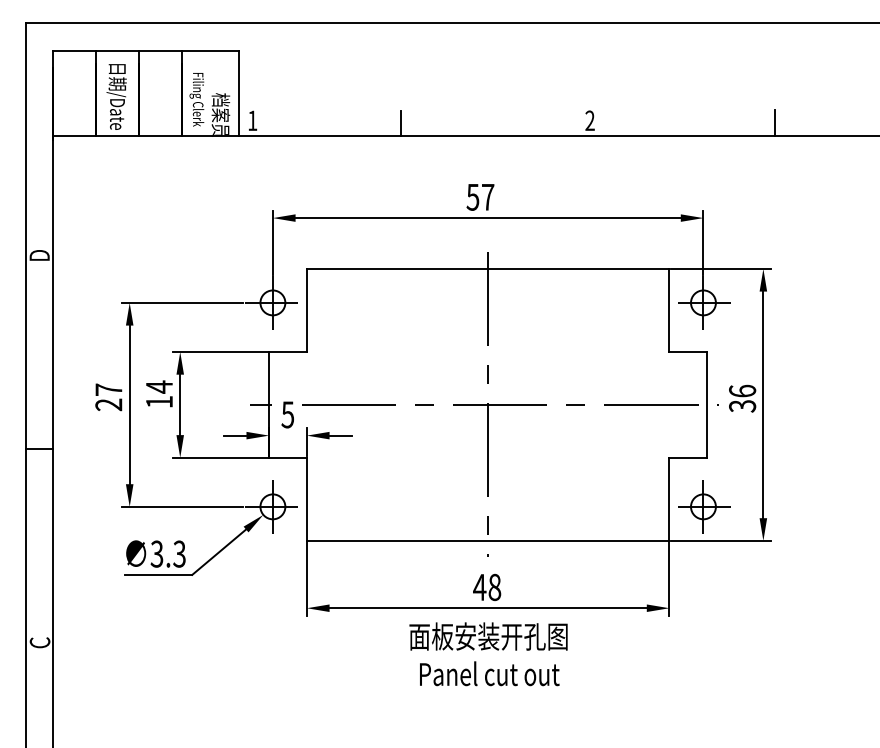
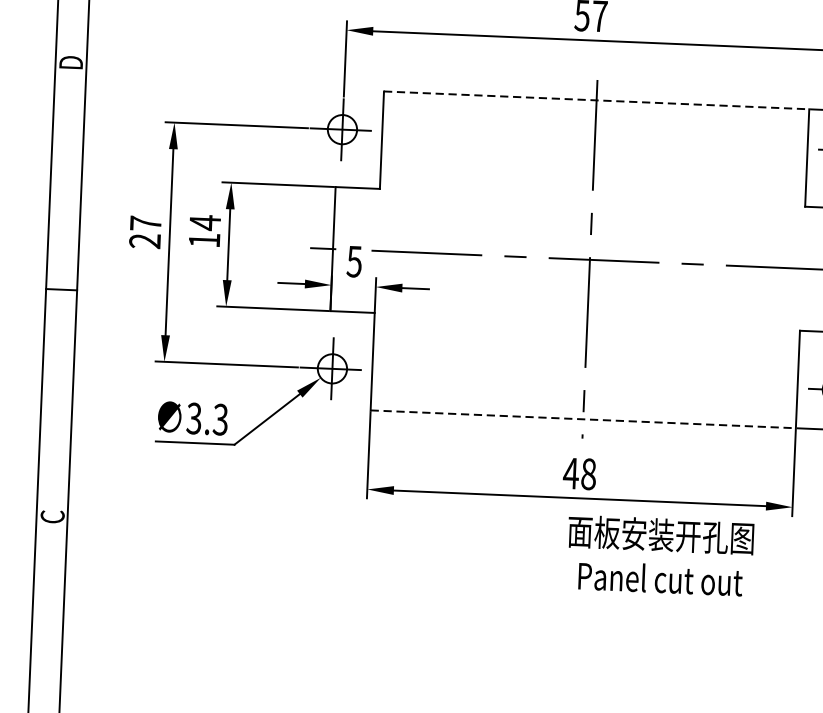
line: (488, 268) -> (597, 99), solid -> dashed
line: (488, 540) -> (583, 418), solid -> dashed
text: (488, 654) -> (660, 556), moved

